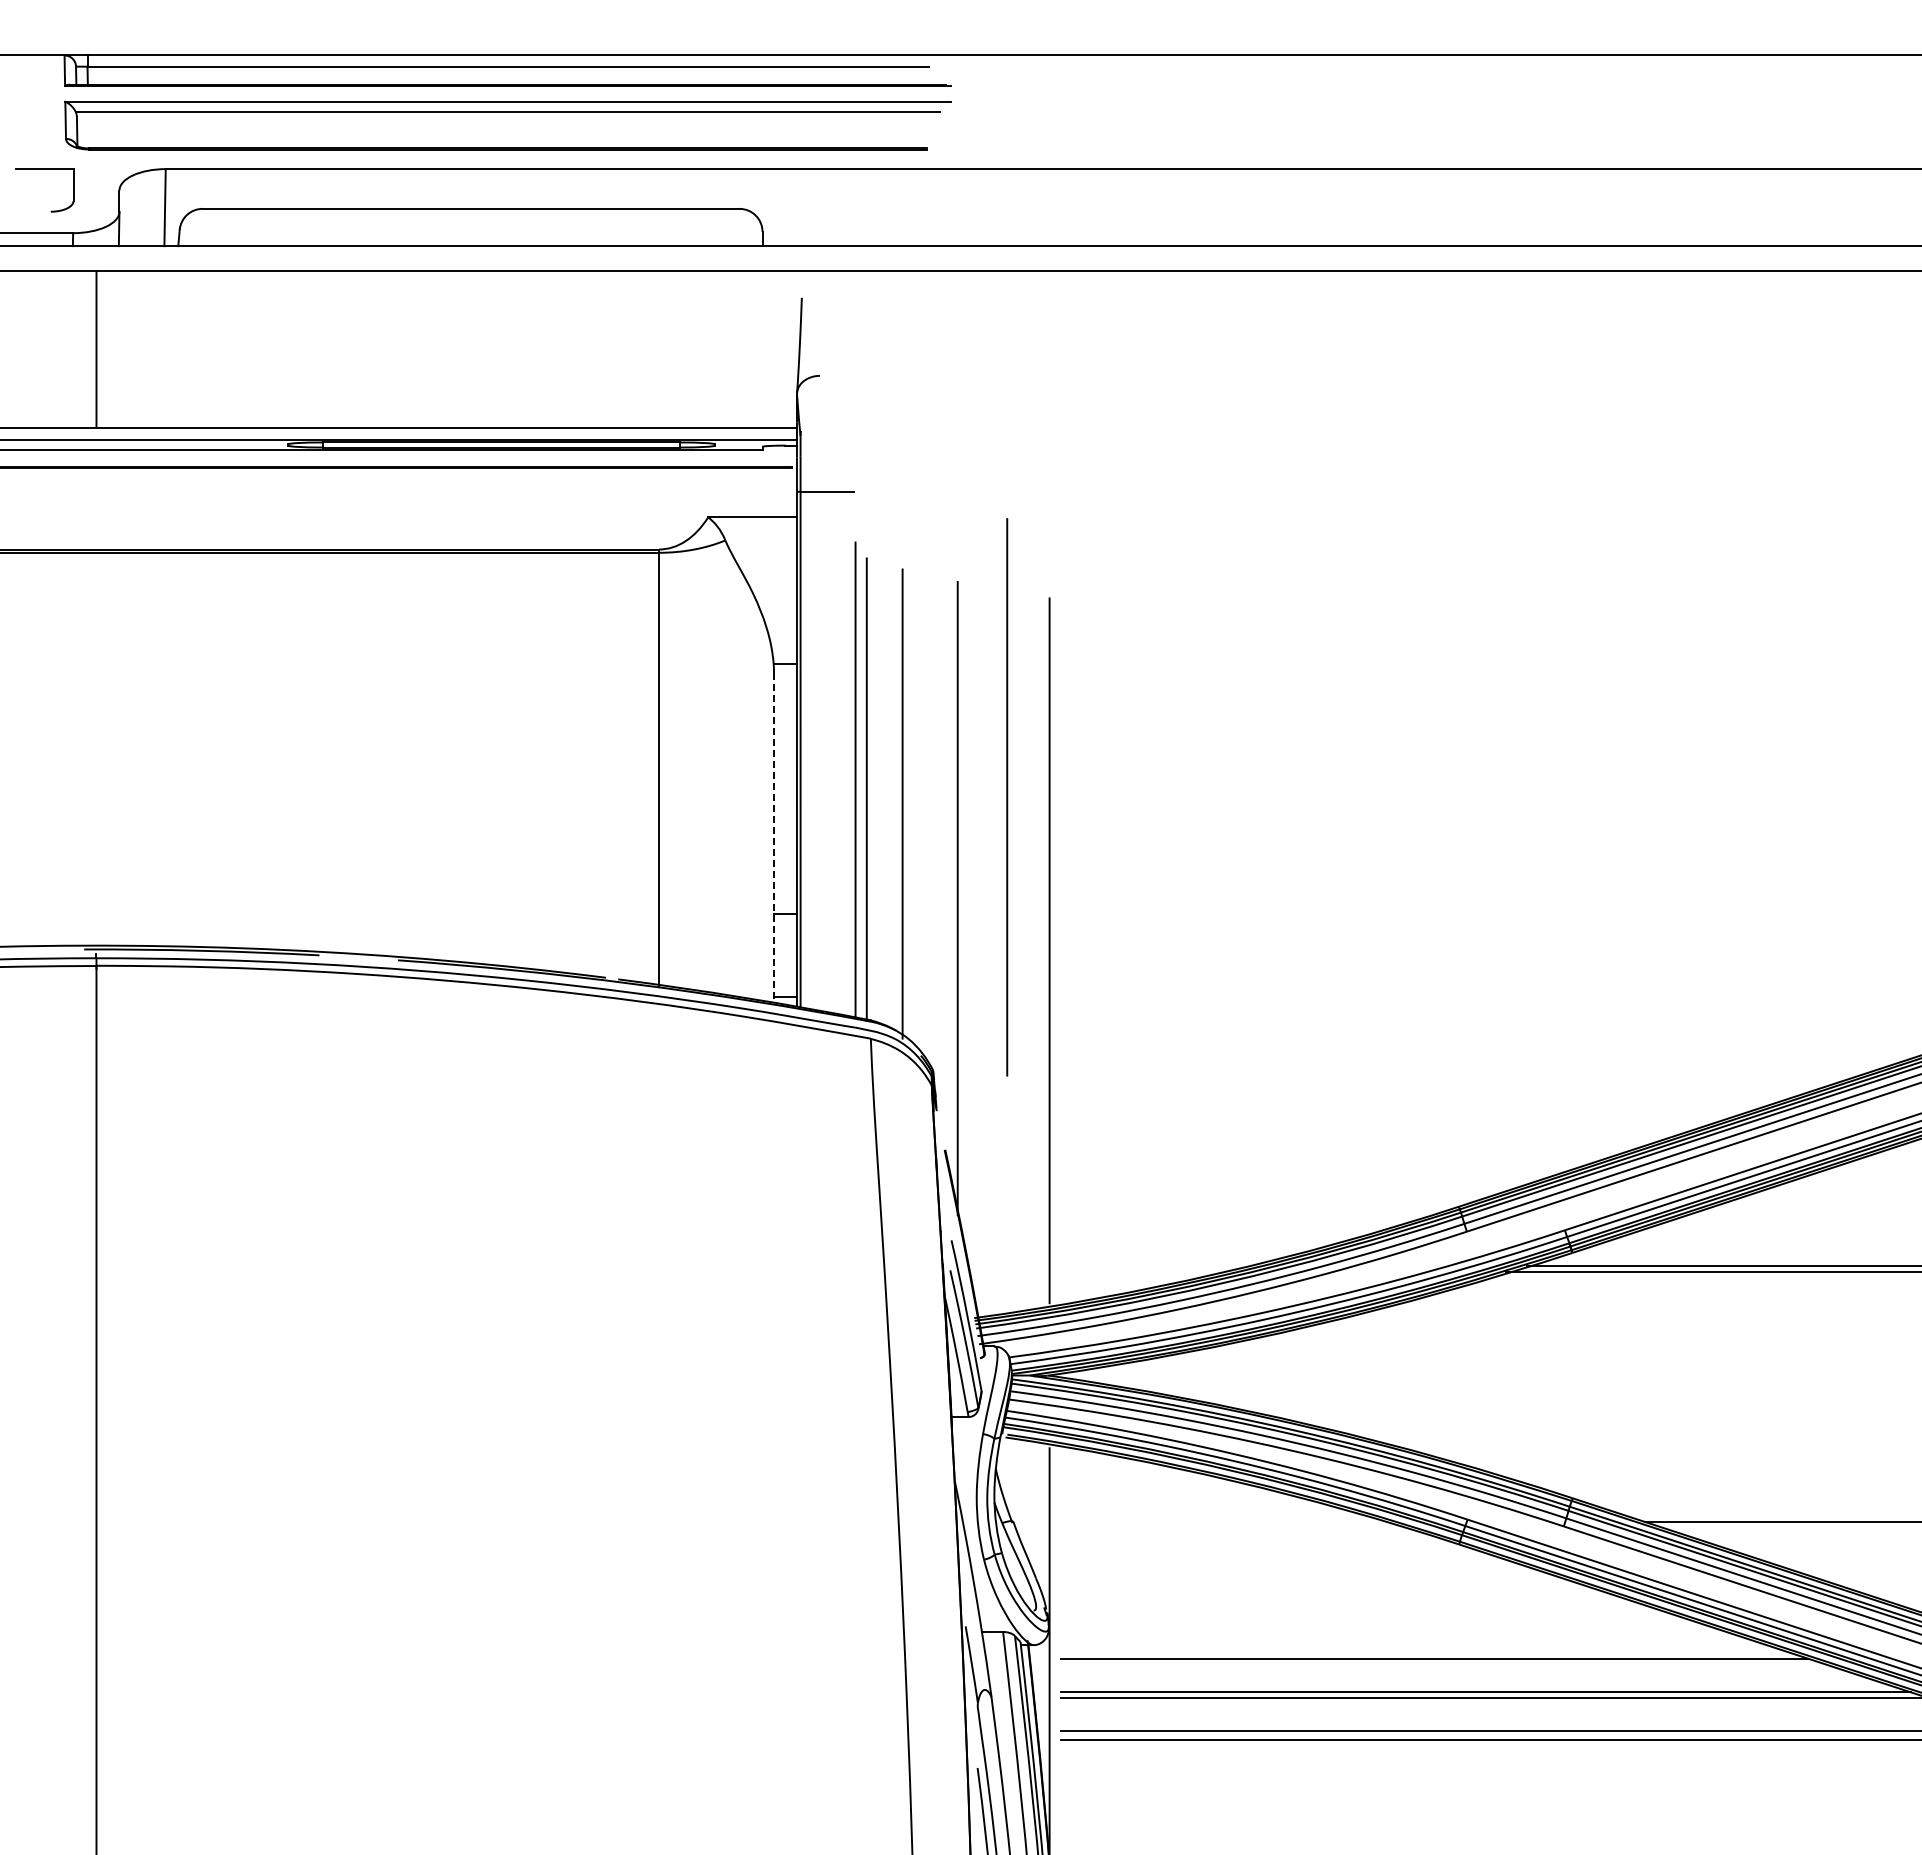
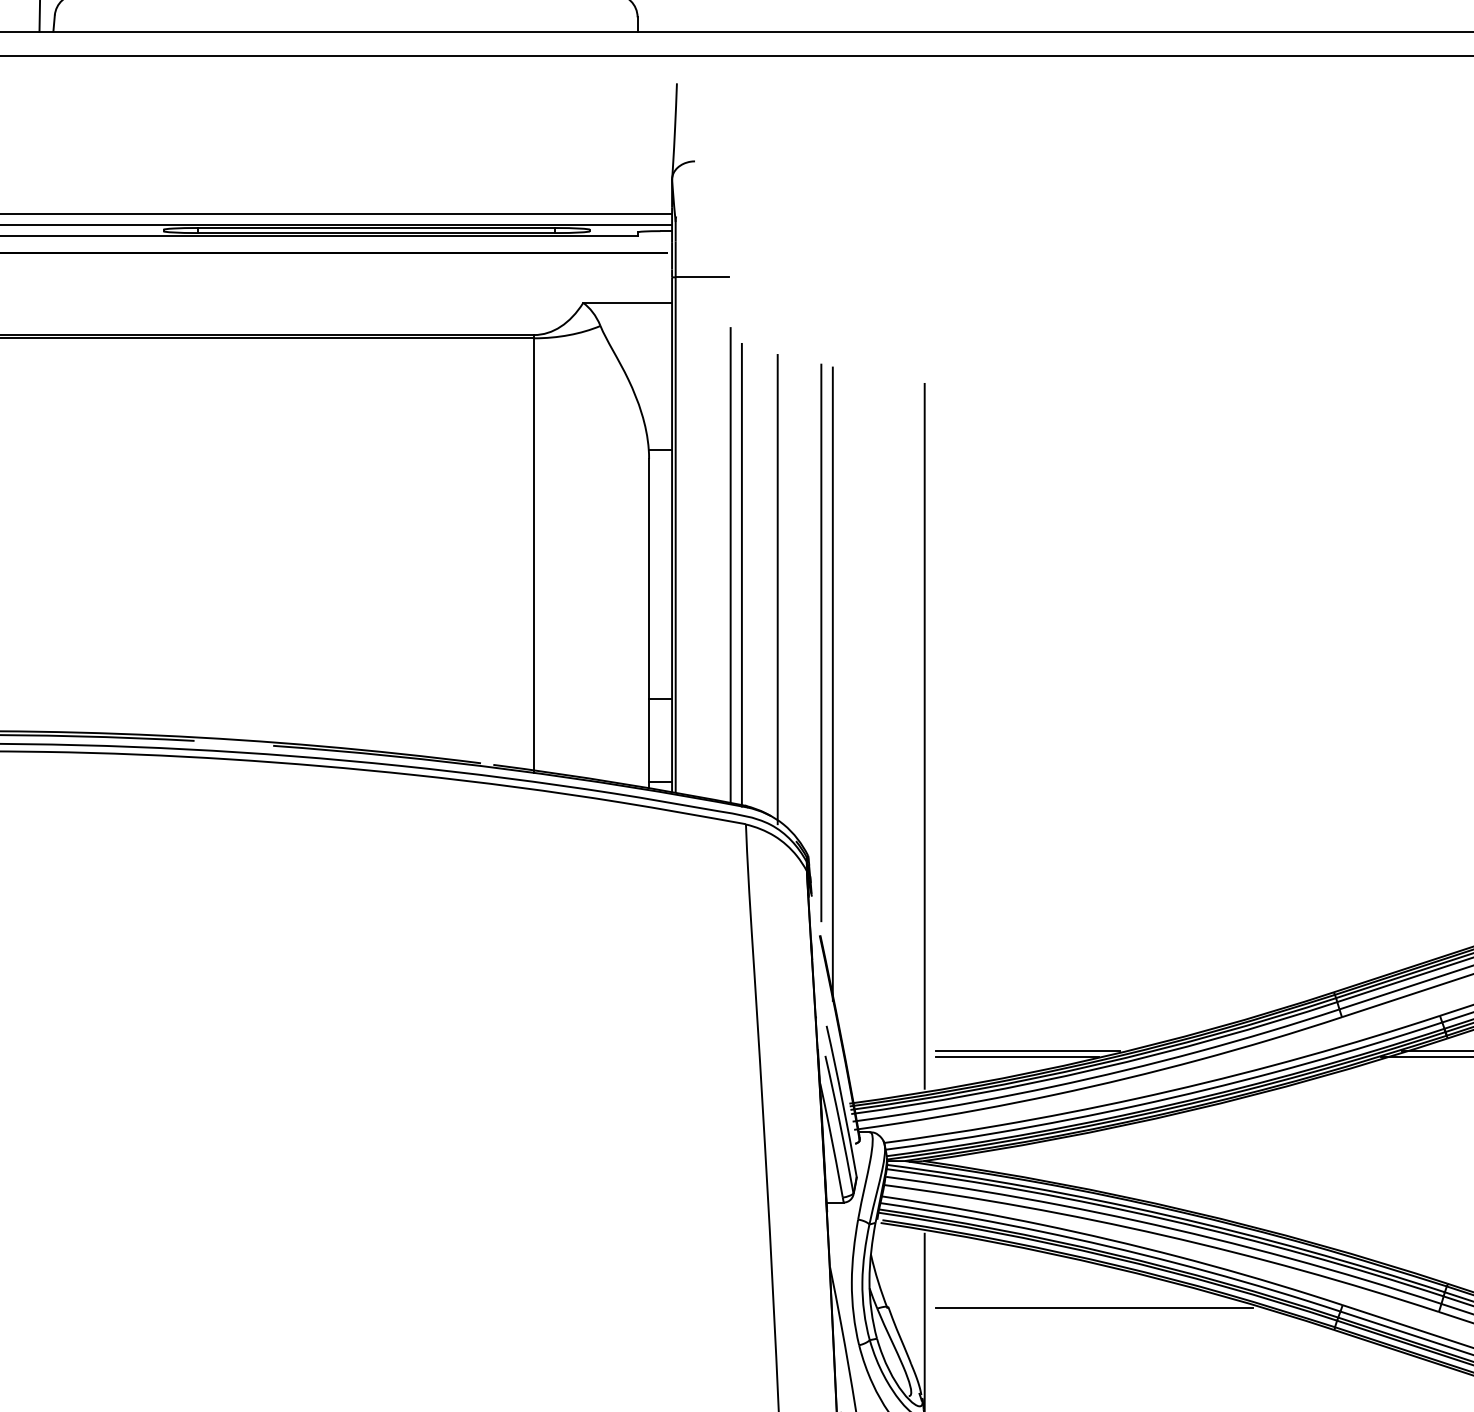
line: (1007, 797) -> (821, 643), moved
line: (774, 838) -> (649, 624), dashed -> solid
line: (1152, 1265) -> (1027, 1051), added
line: (1142, 1271) -> (1017, 1057), added
line: (1219, 1522) -> (1094, 1308), added

